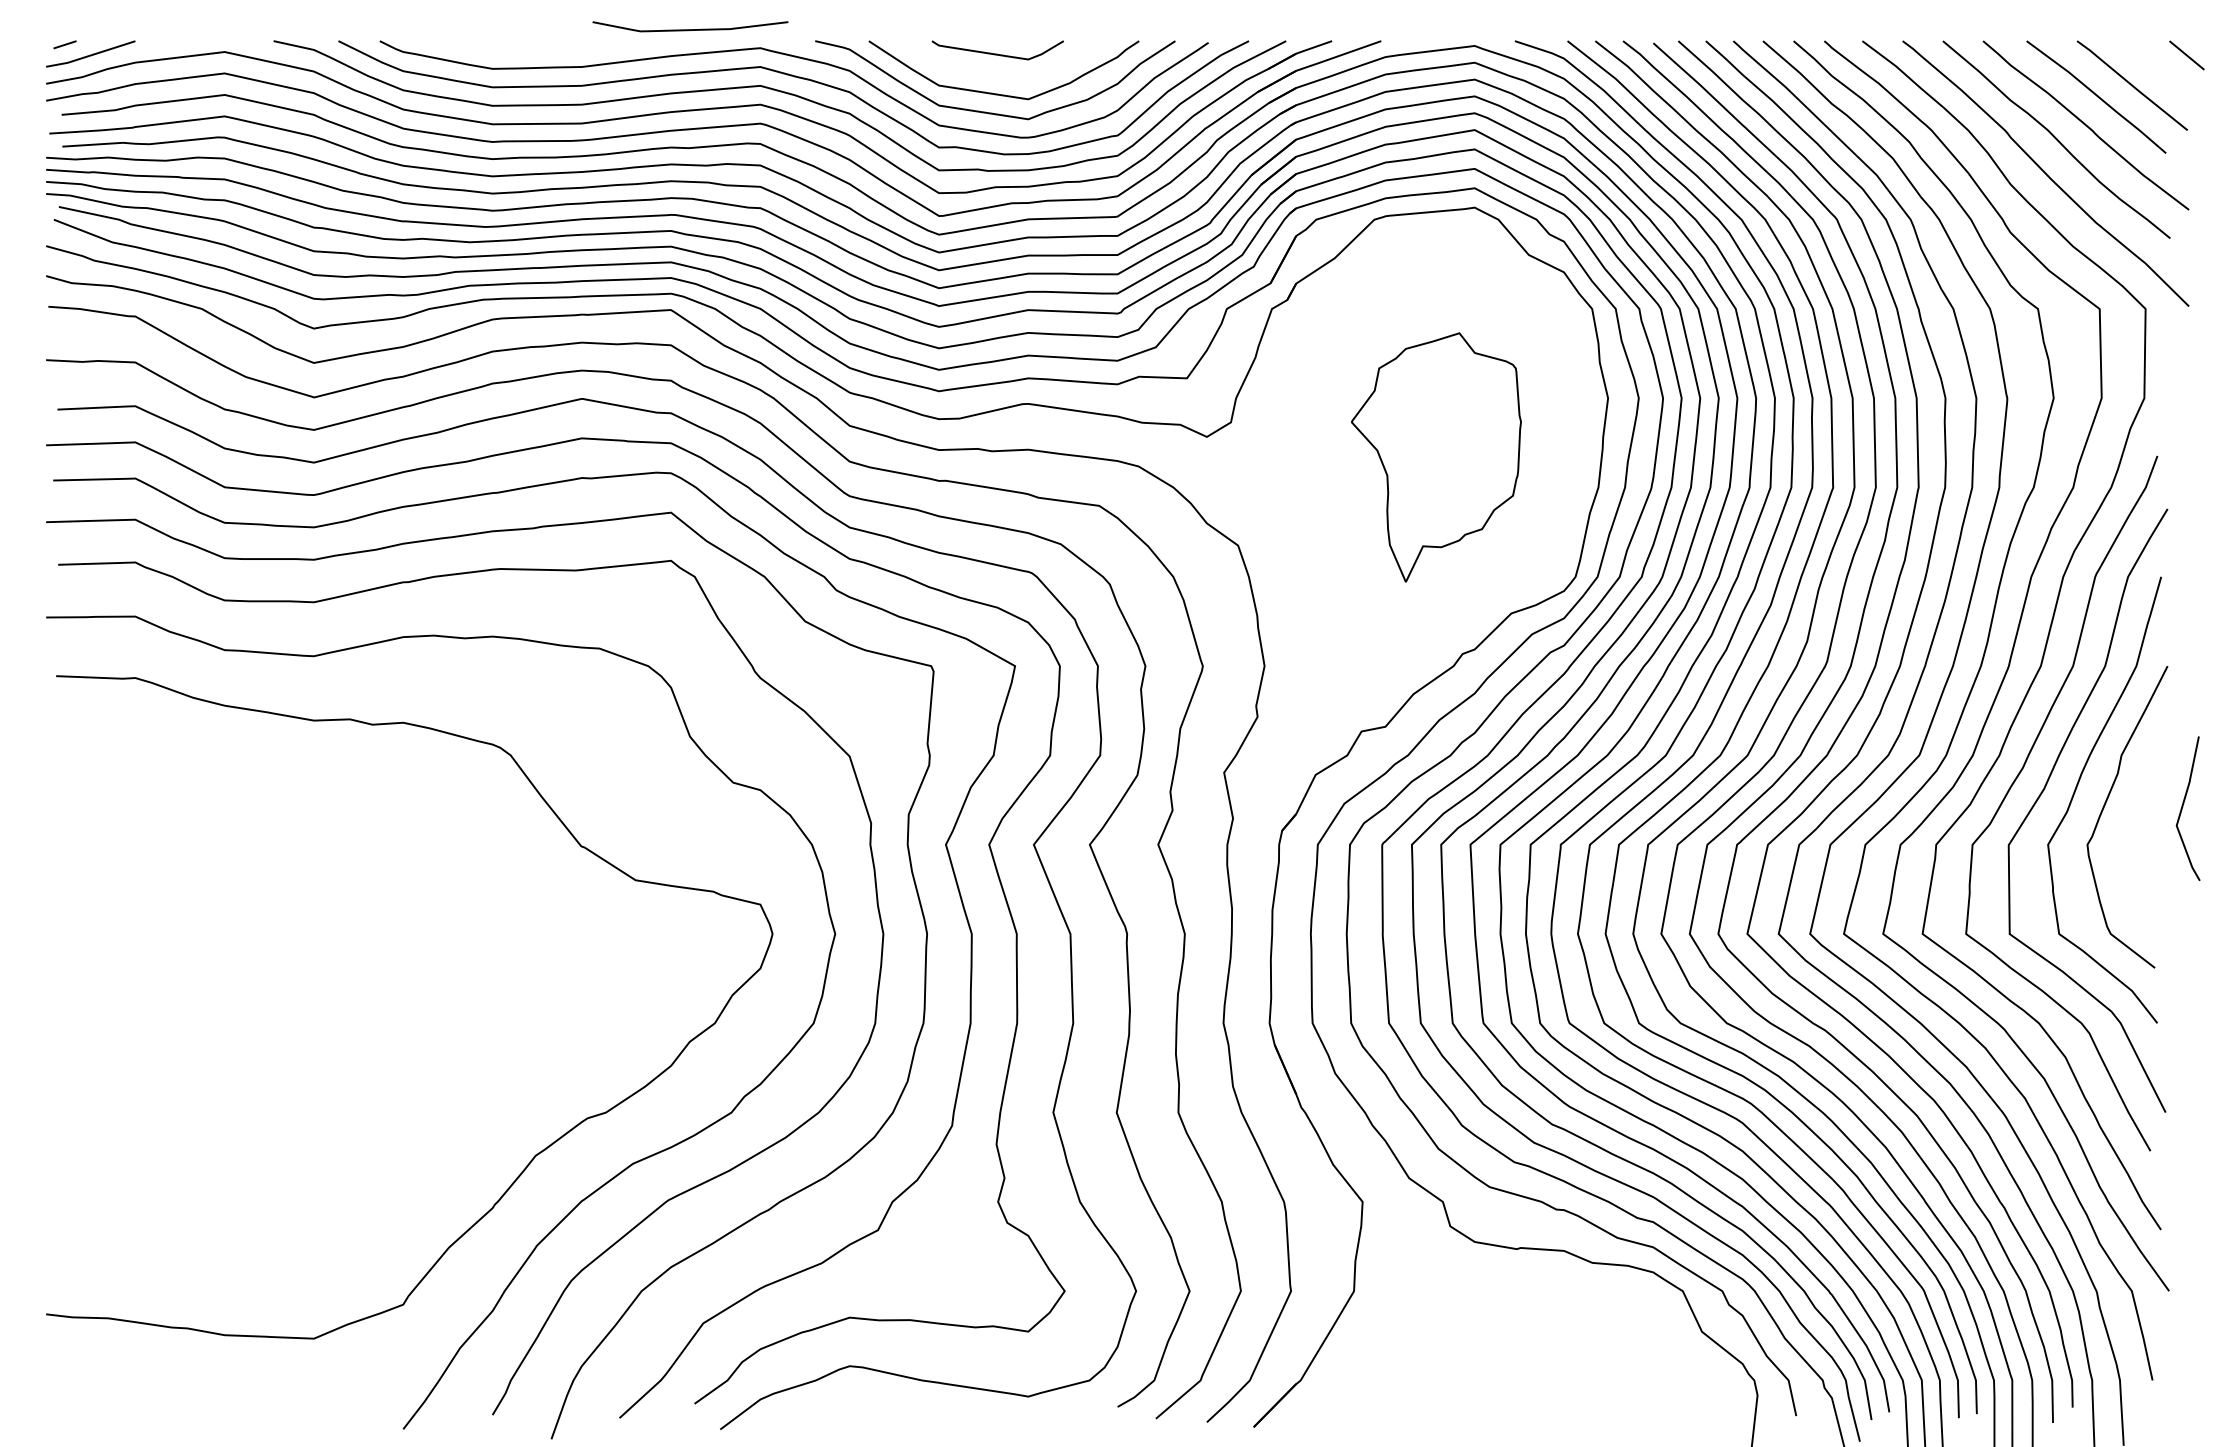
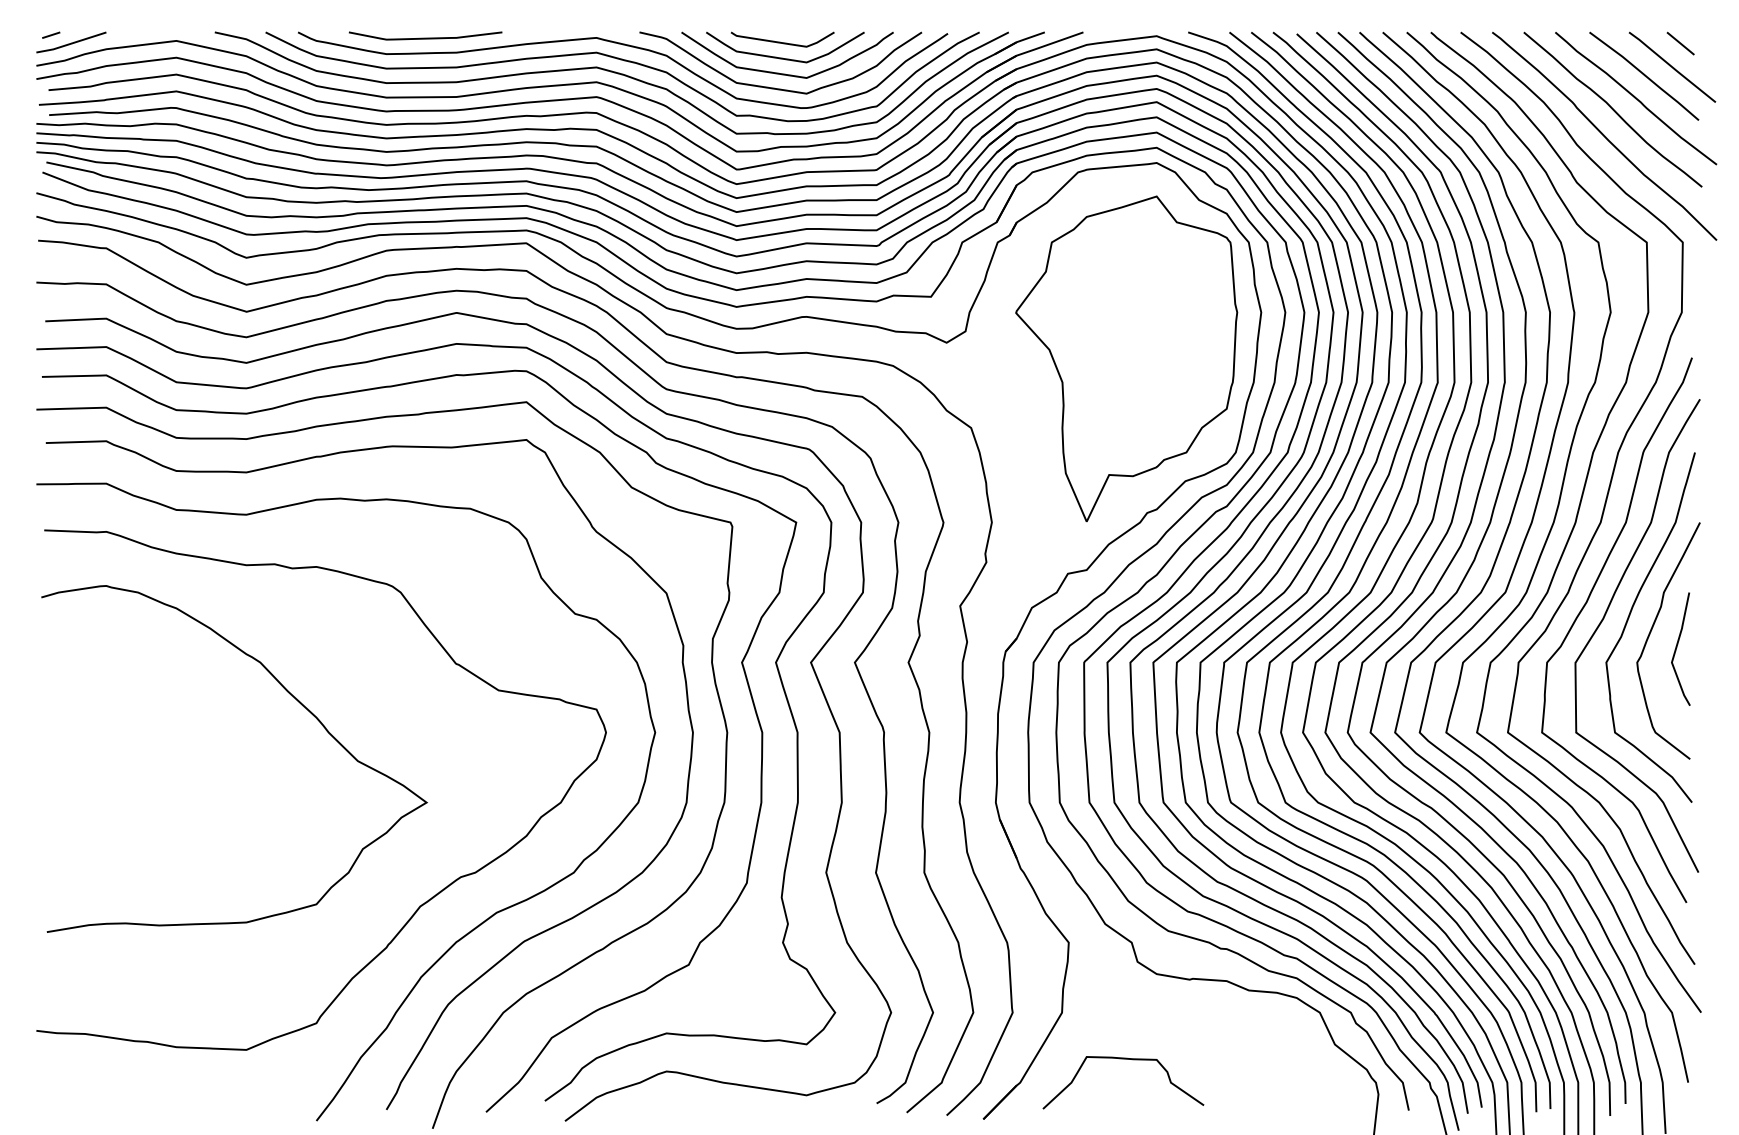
curve: (690, 29) -> (425, 38), moved
line: (2186, 55) -> (1680, 43), moved
curve: (998, 73) -> (783, 57), added
part: (1436, 457) -> (1126, 358), size x1.67
curve: (2183, 806) -> (1677, 647), moved
curve: (371, 887) -> (291, 696), added
curve: (1439, 1351) -> (1129, 1059), added

